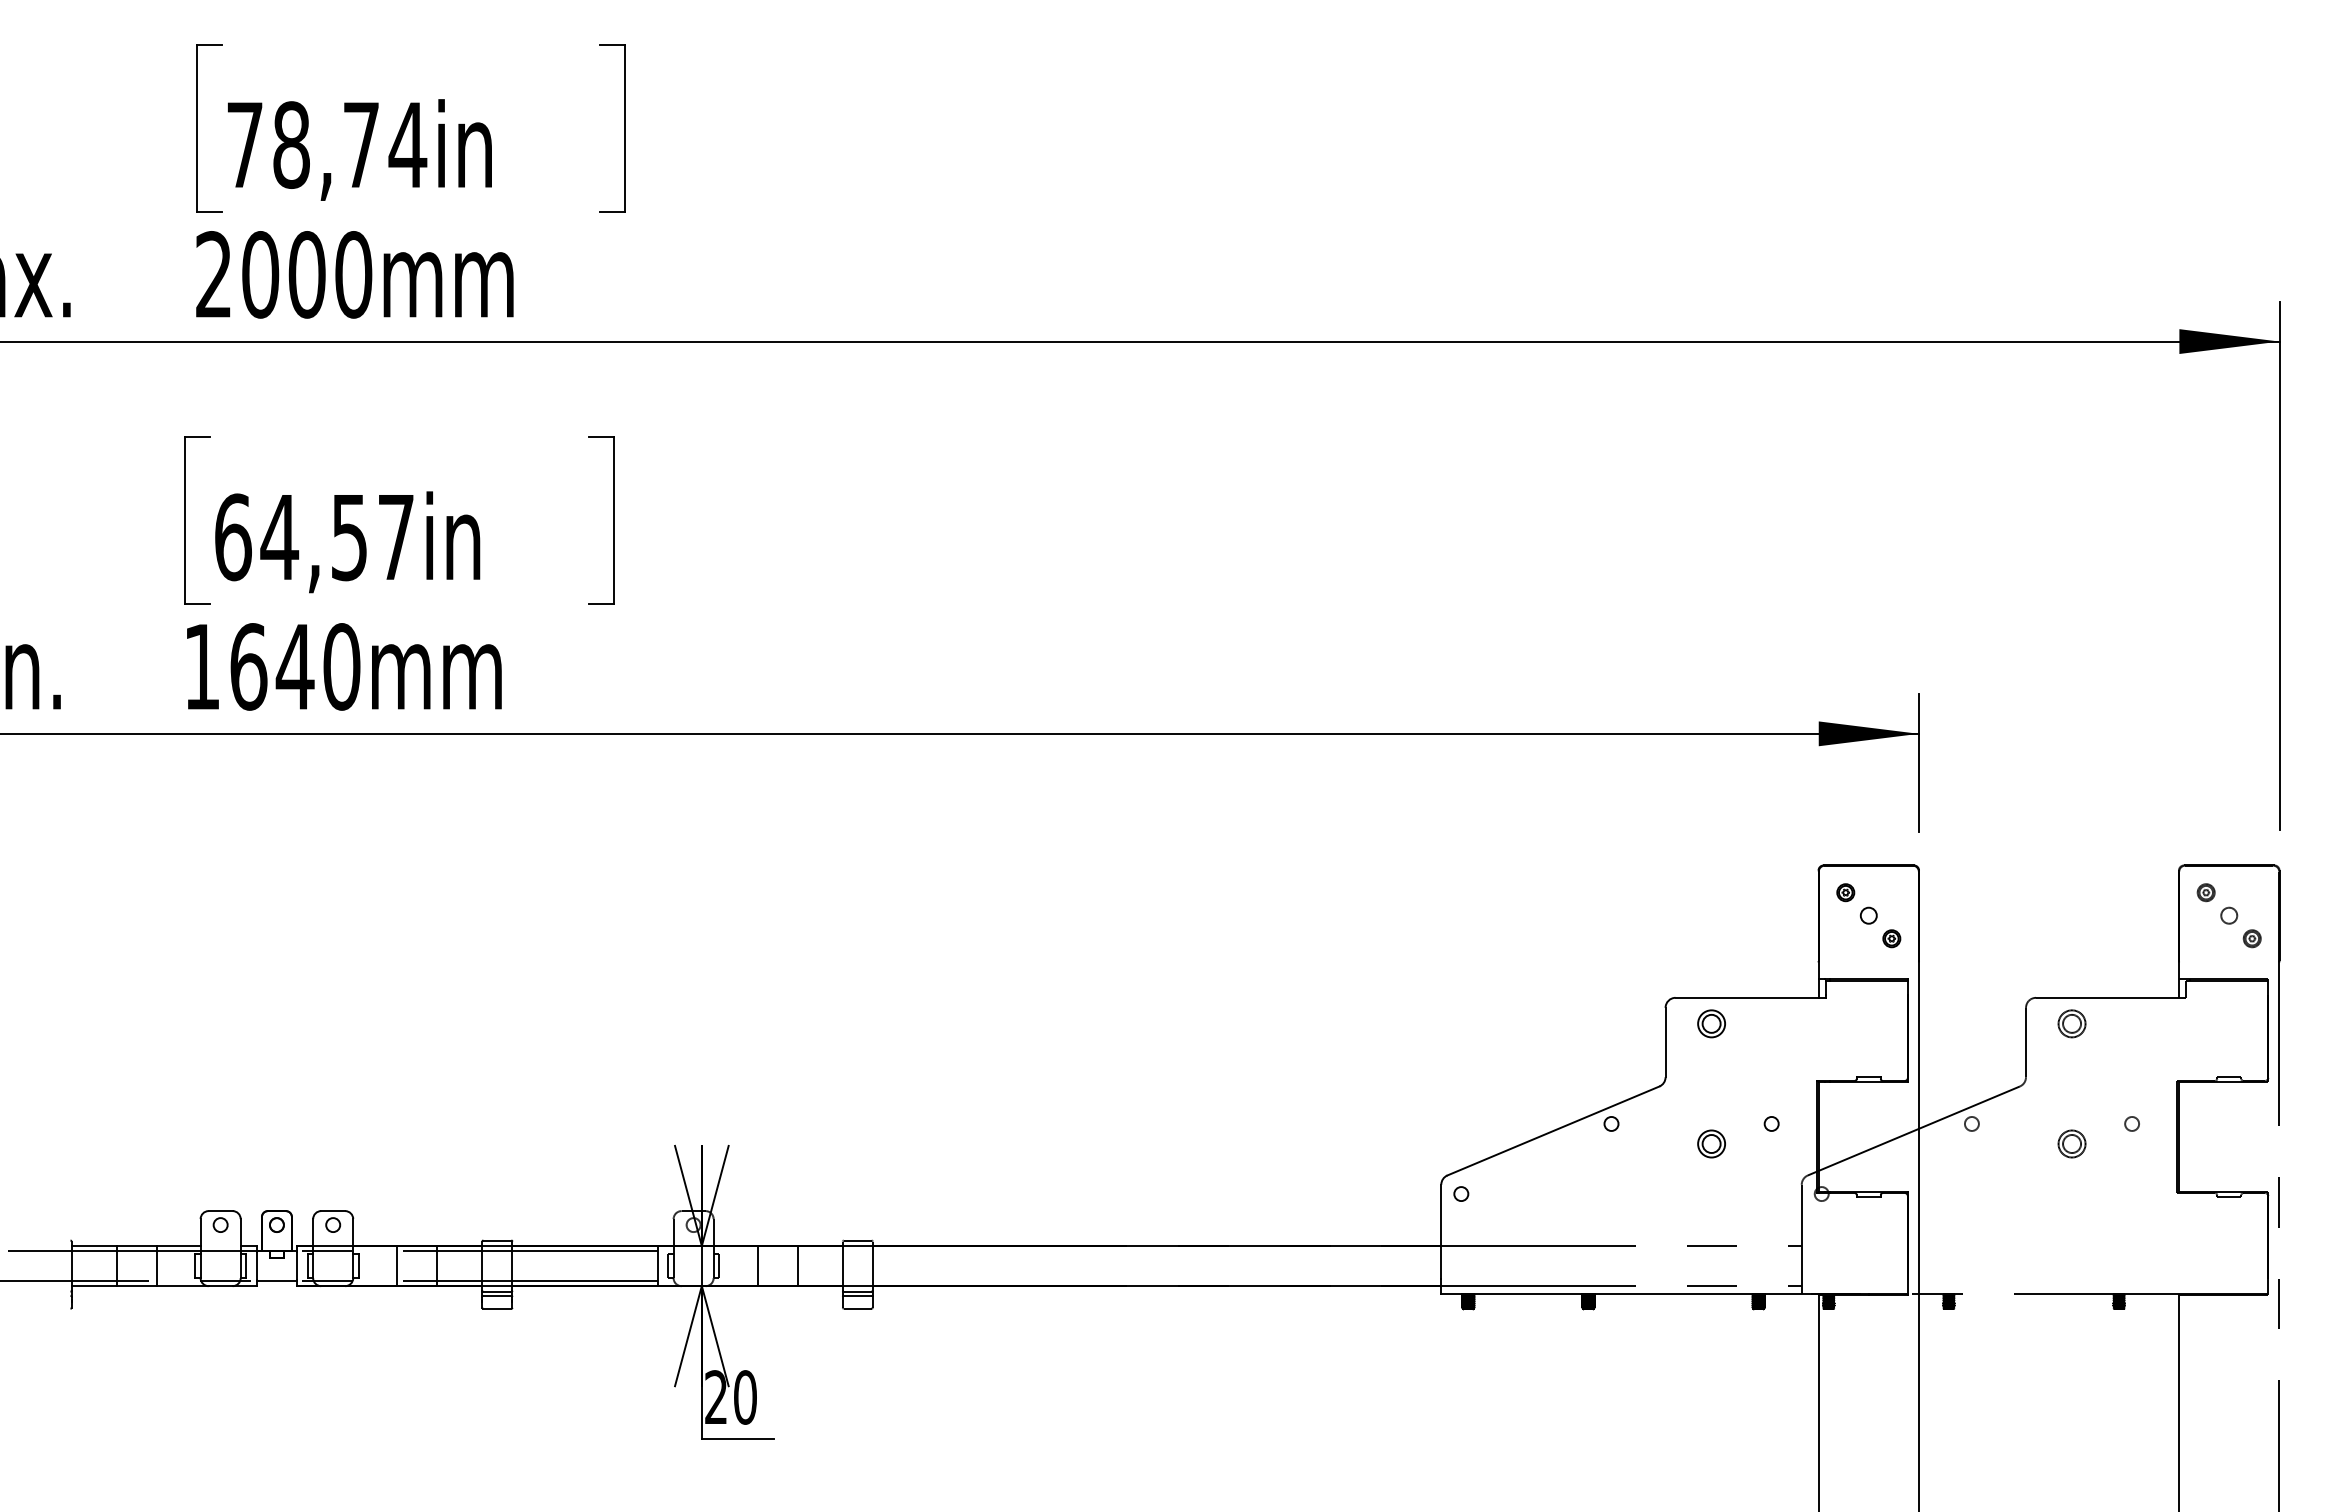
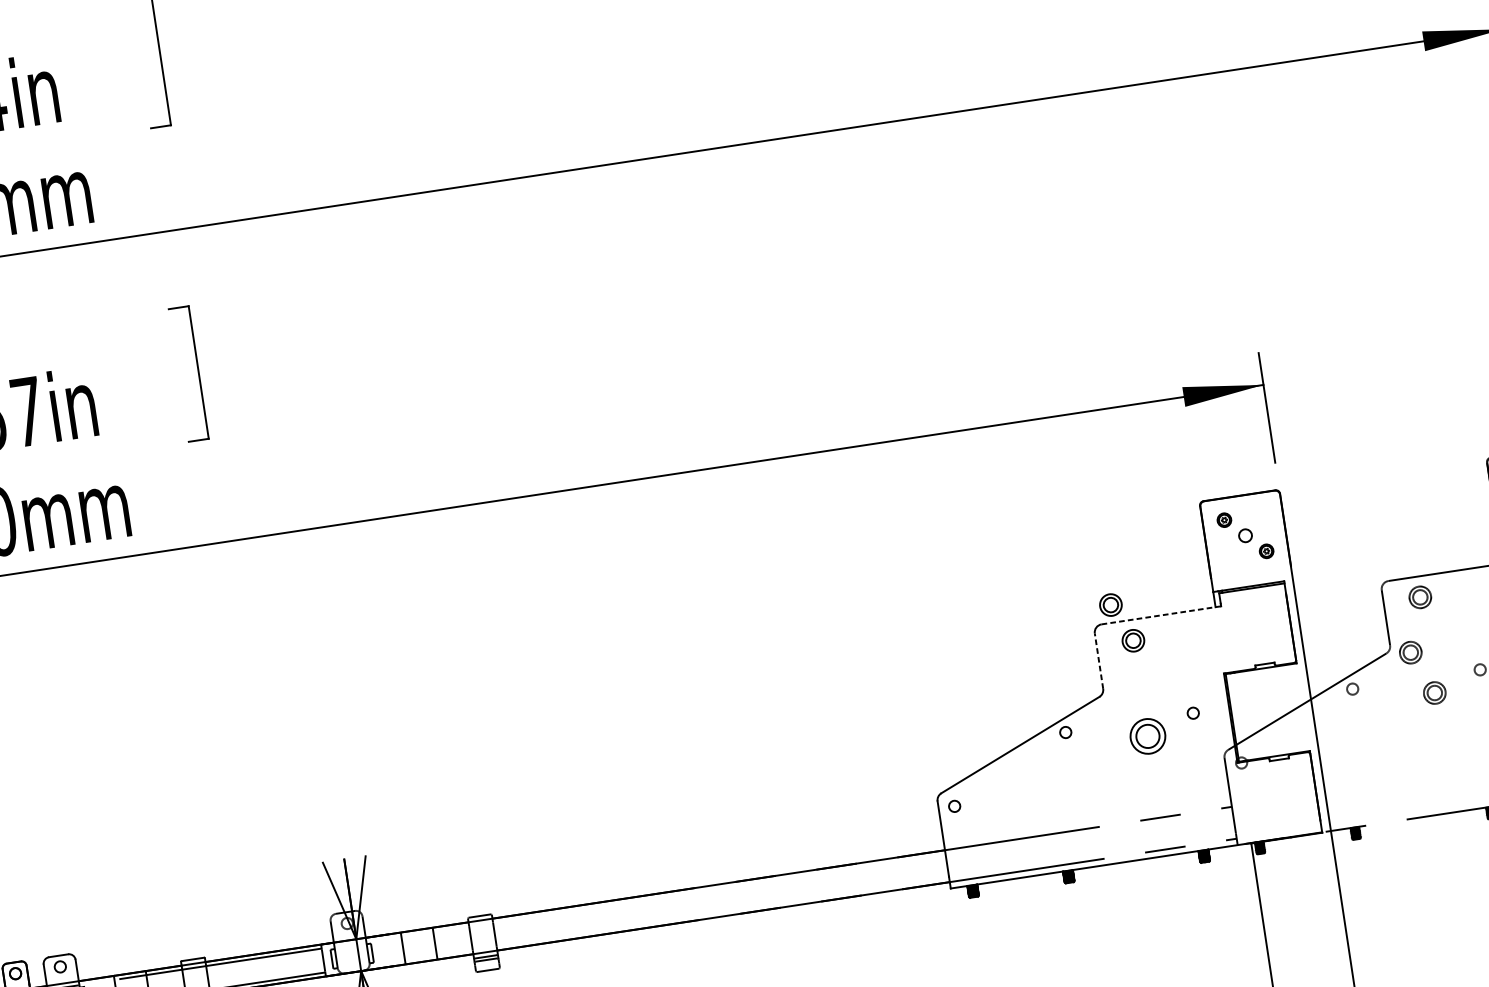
part: (1690, 975) -> (1110, 604), added
line: (1751, 997) -> (1161, 614), solid -> dashed
line: (1665, 1042) -> (1098, 661), solid -> dashed
part: (2049, 1089) -> (1410, 652), added
part: (1711, 1143) -> (1147, 736), size x1.6

